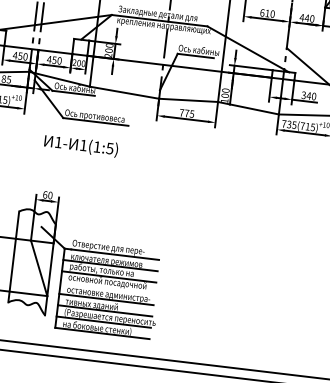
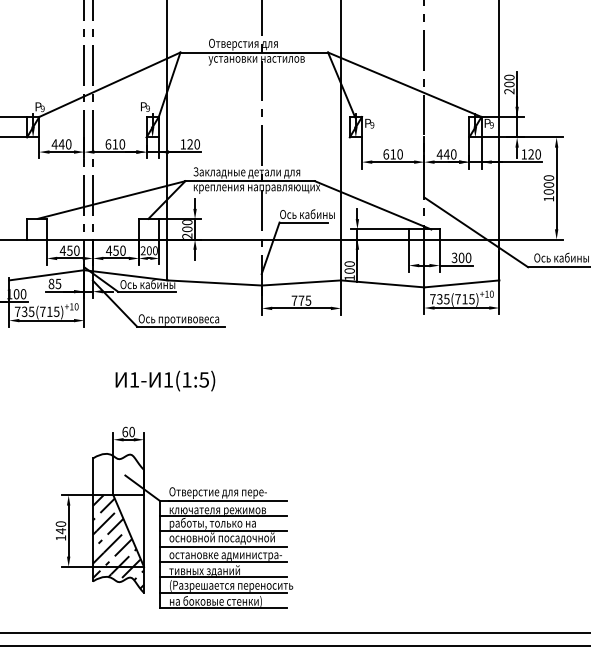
text: (308, 95) -> (461, 257), 340 -> 300
text: (81, 145) -> (165, 380), moved
hatch: (30, 275) -> (118, 541), added
line: (107, 288) -> (223, 546), added

